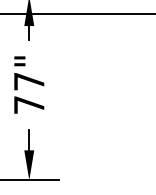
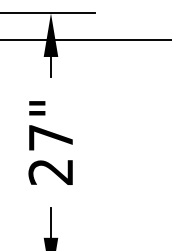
text: (28, 104) -> (49, 171), 77" -> 27"

